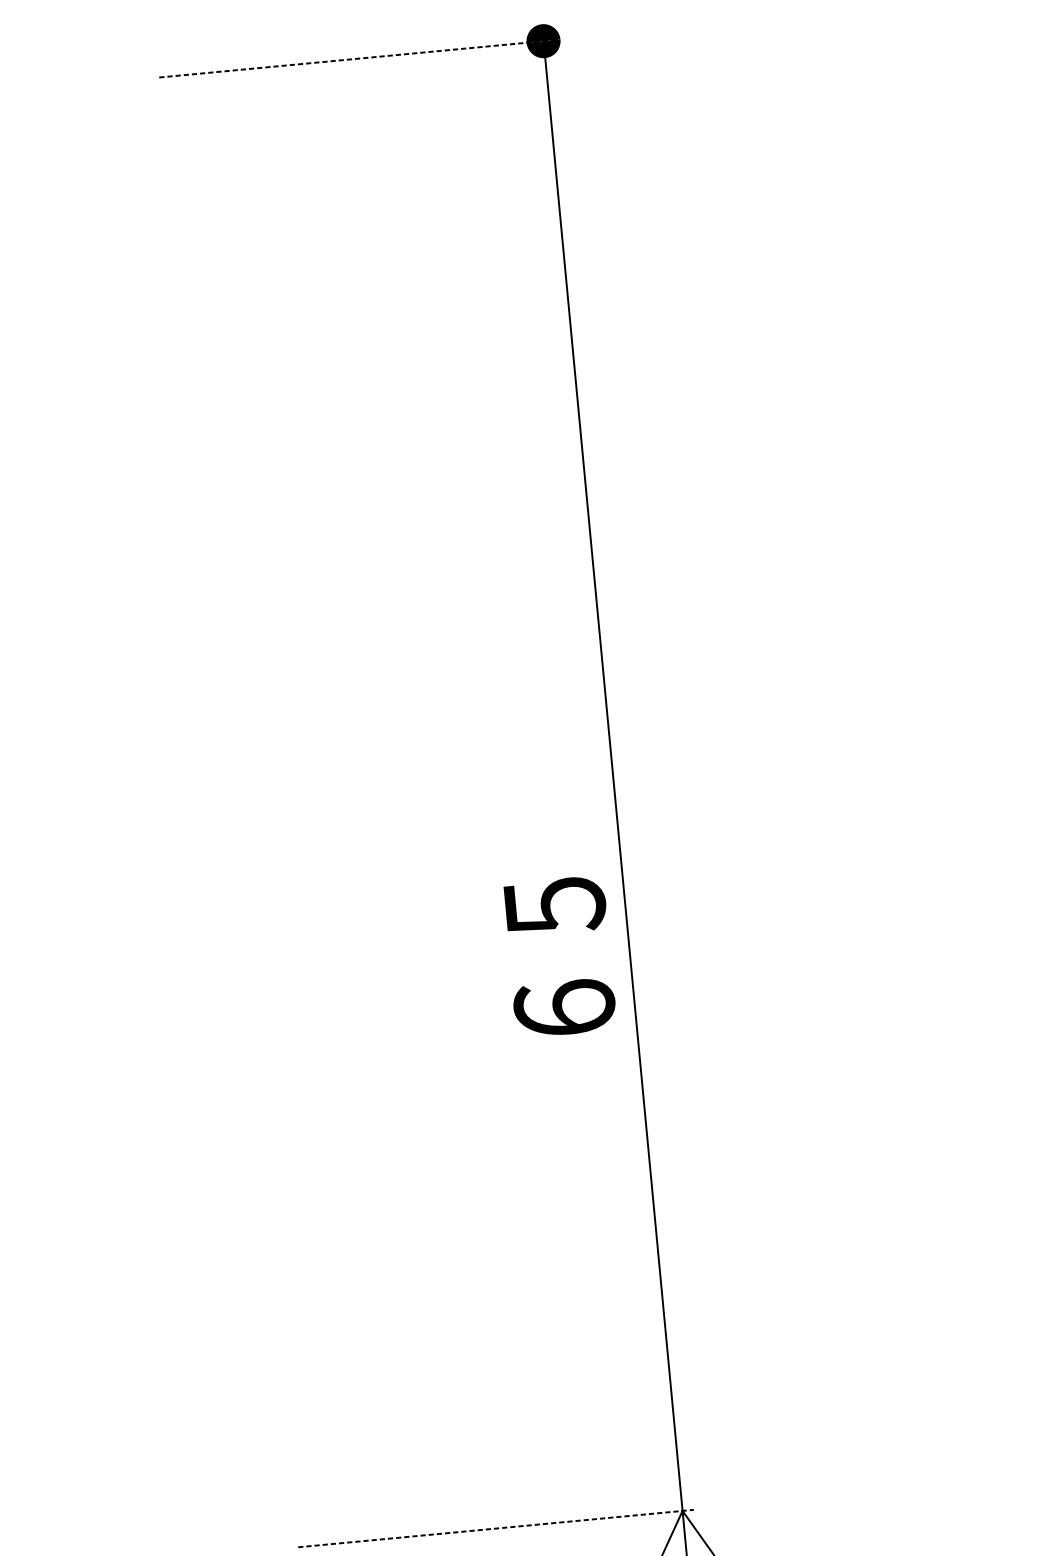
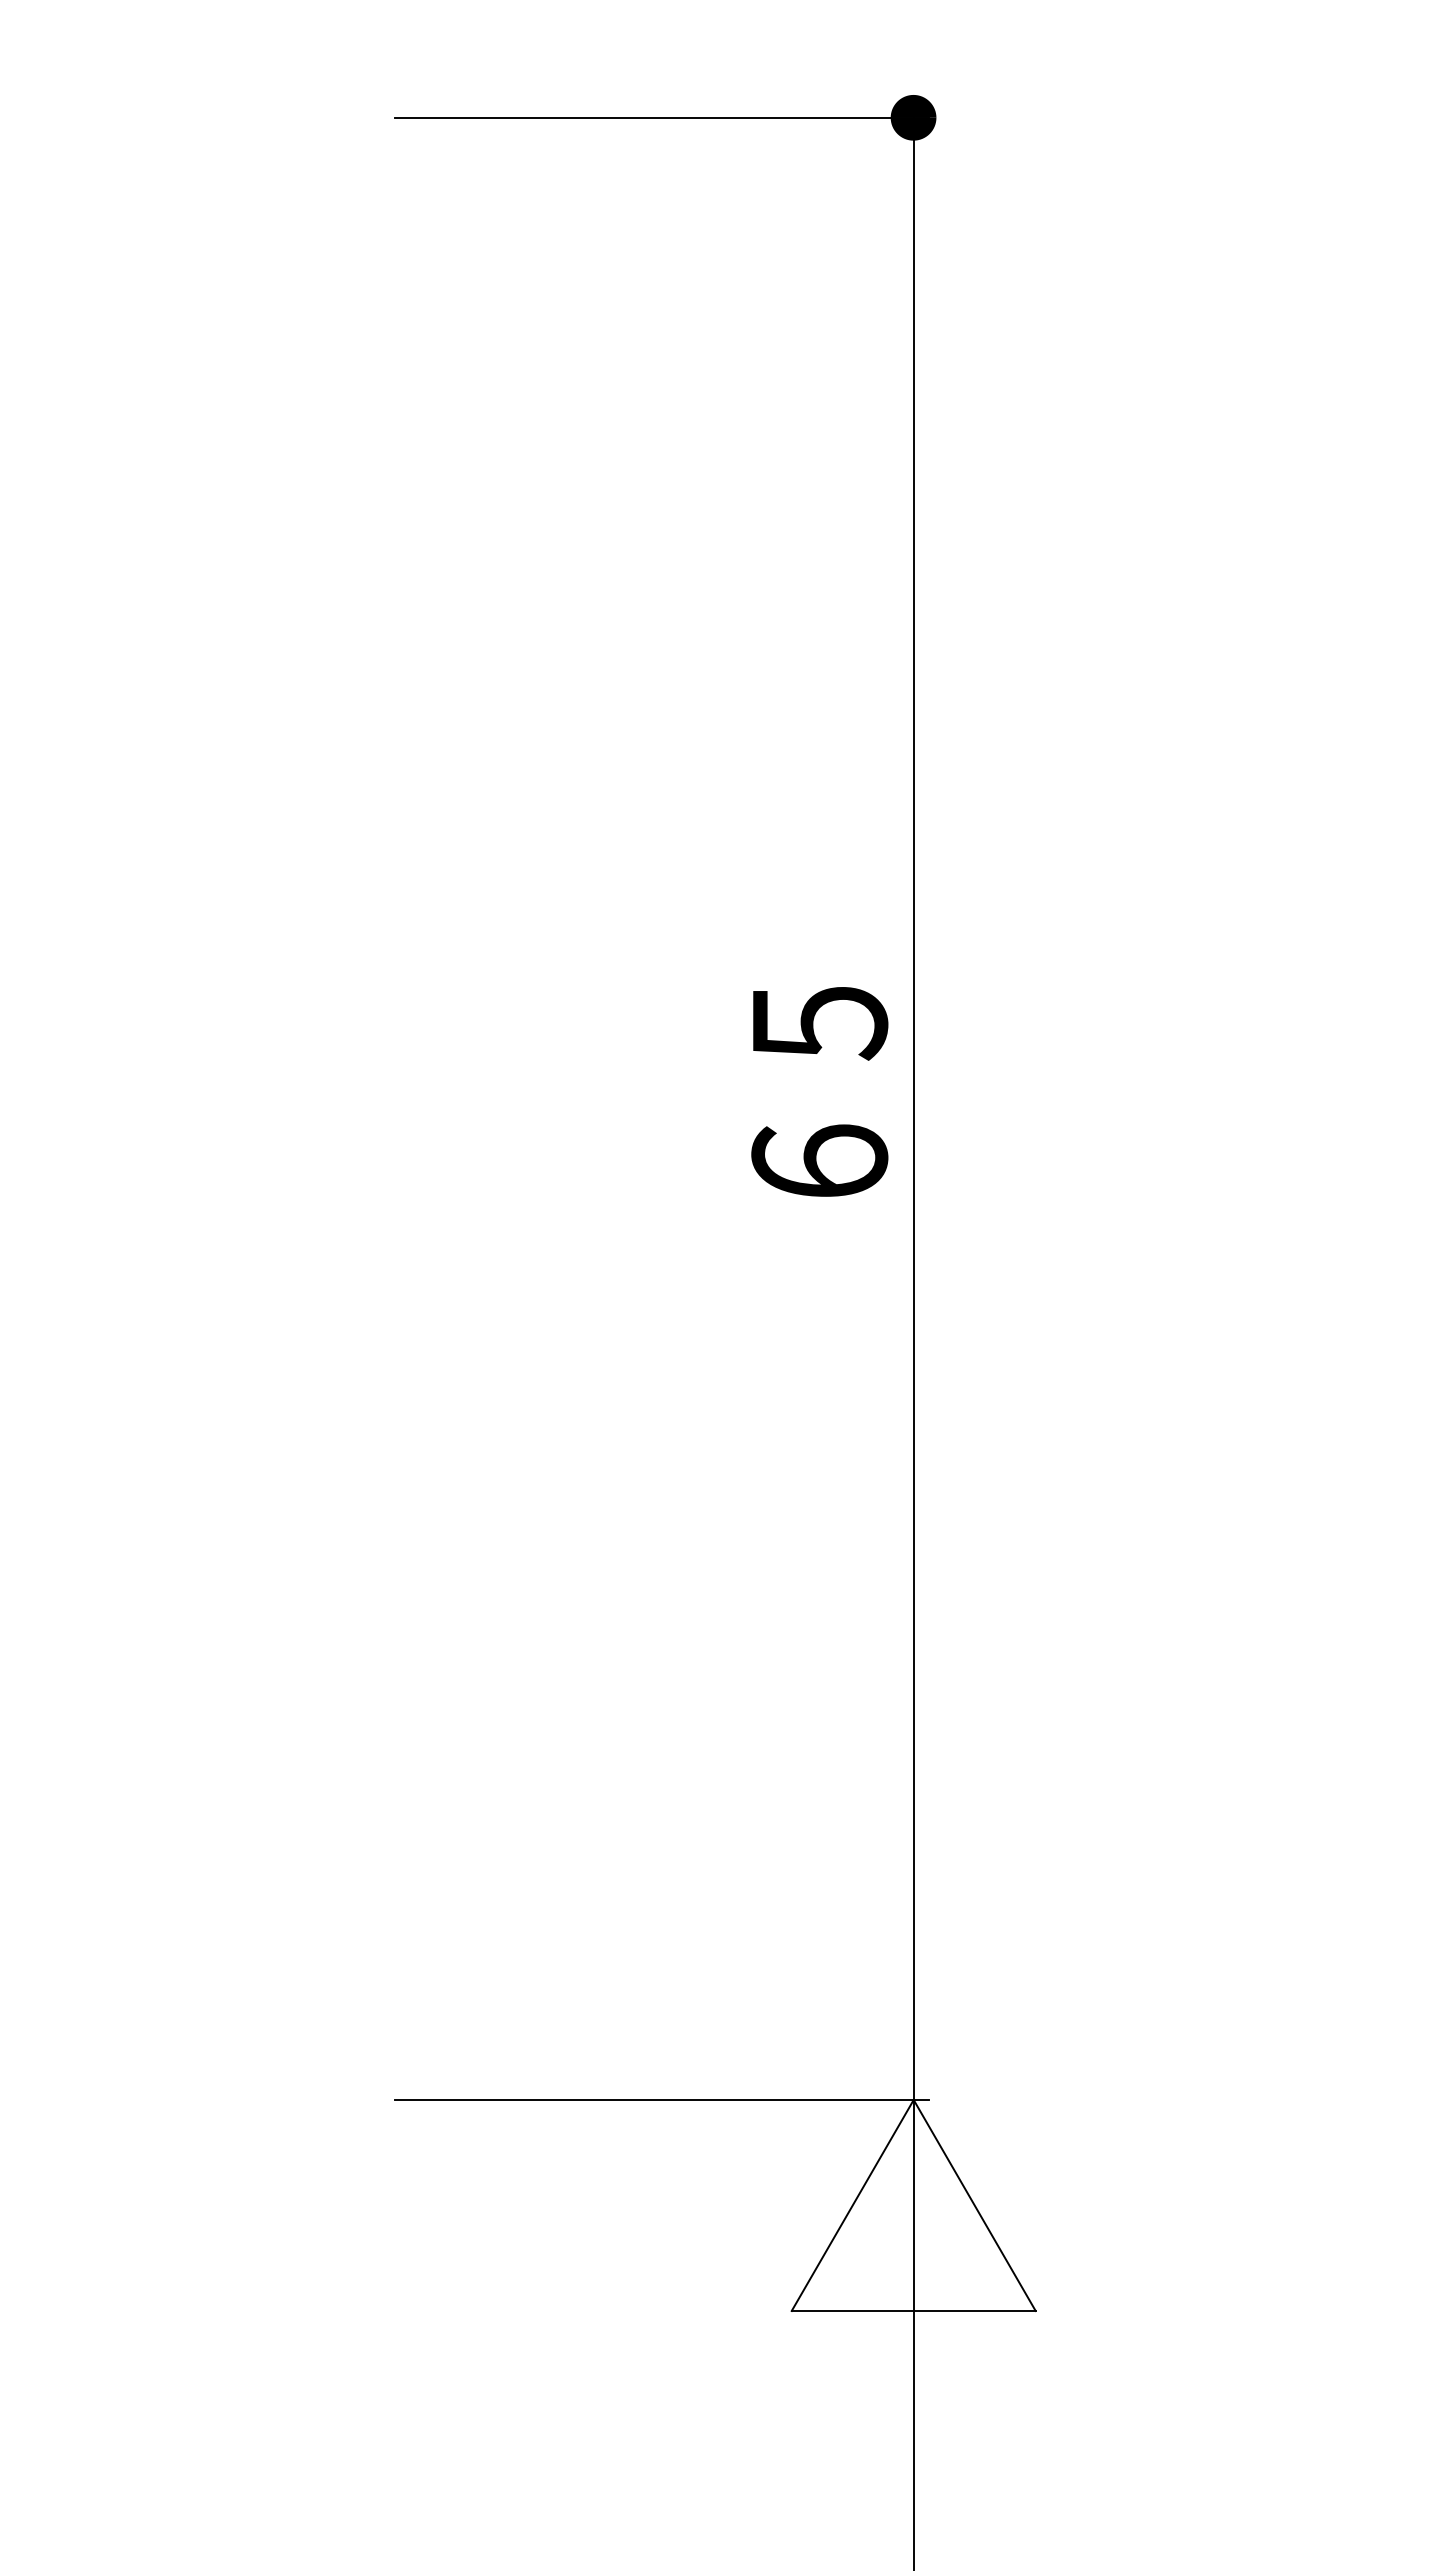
line: (357, 58) -> (662, 117), dashed -> solid
text: (559, 956) -> (819, 1091), moved
line: (496, 1528) -> (662, 2099), dashed -> solid

